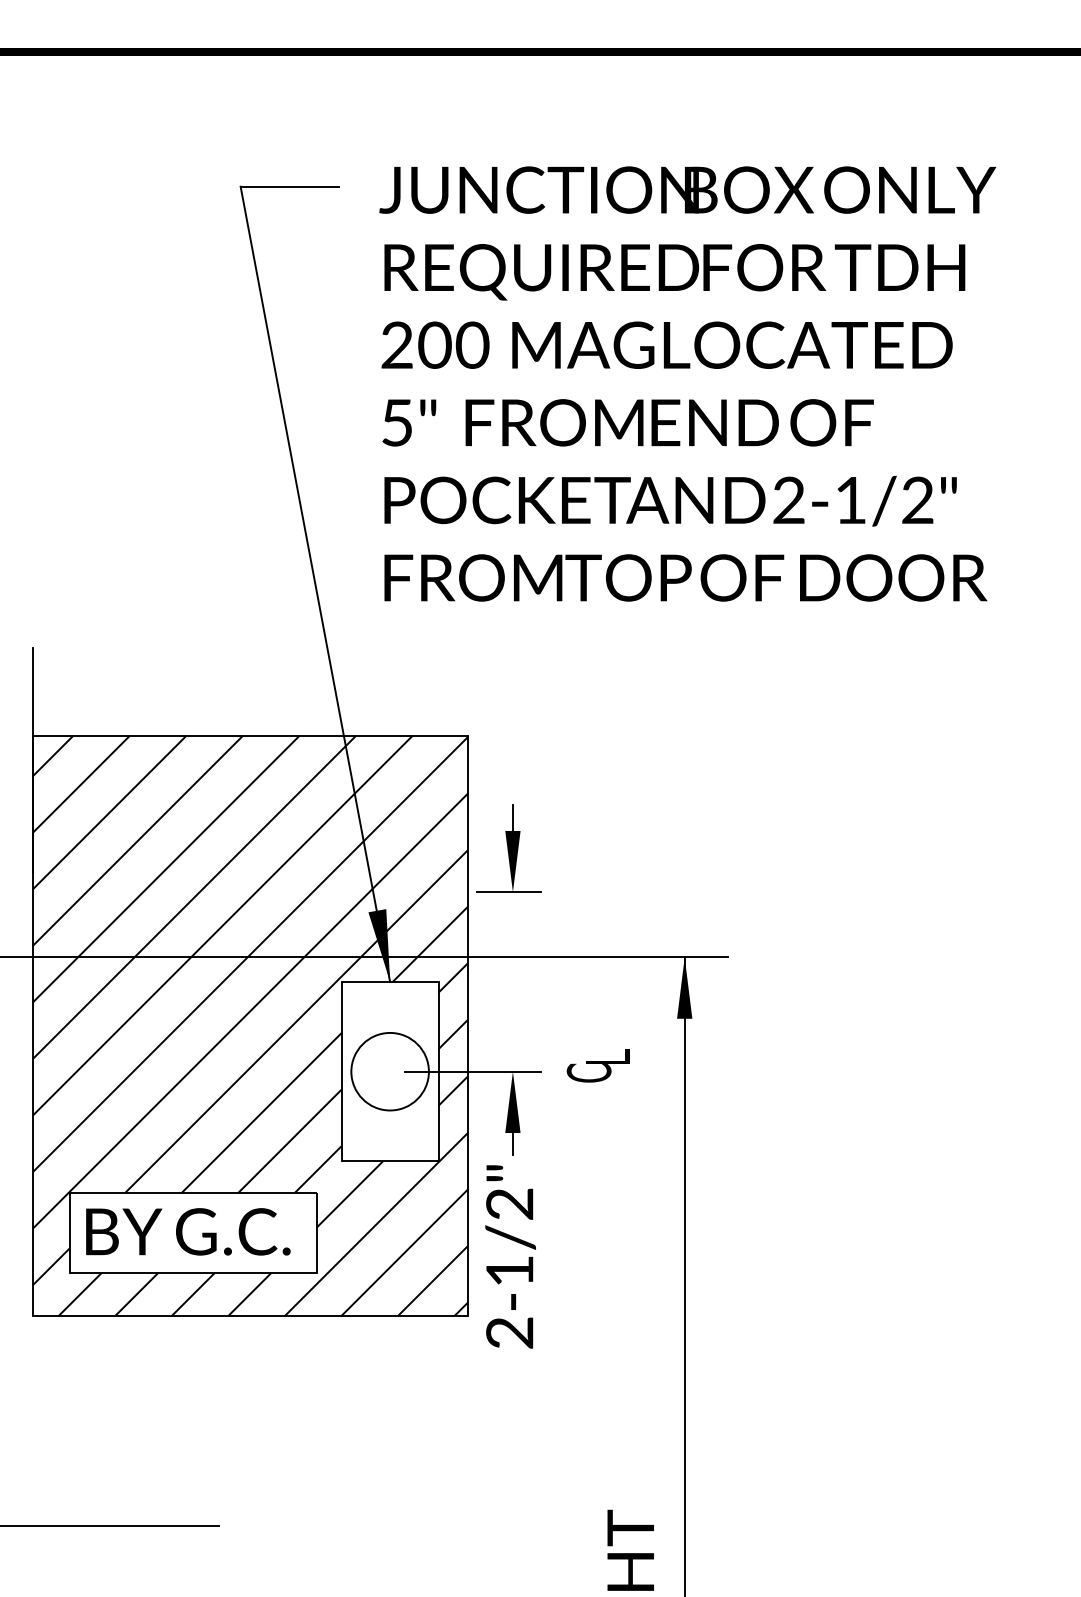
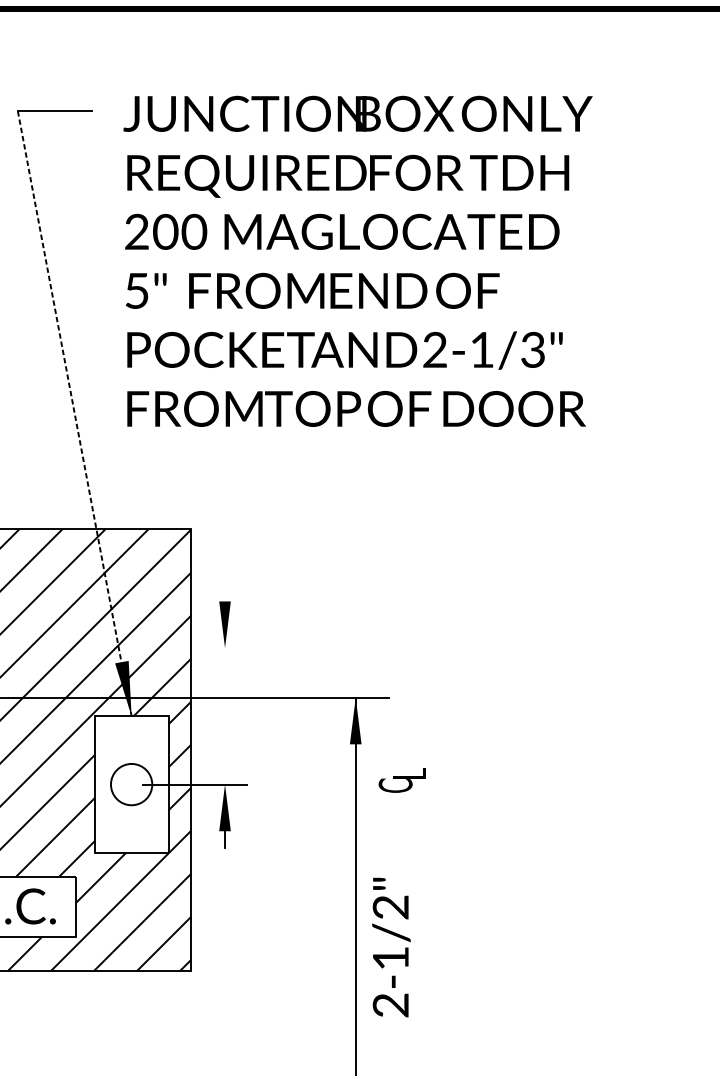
text: (917, 501) -> (532, 350), 2-1/2" -> 2-1/3"
line: (315, 584) -> (74, 413), solid -> dashed
line: (512, 817) -> (224, 591), removed
line: (508, 892) -> (221, 648), removed
text: (597, 1065) -> (401, 779), moved
circle: (389, 1071) -> (131, 784), size x0.7
text: (510, 1256) -> (391, 947), moved

